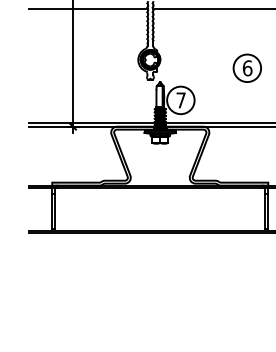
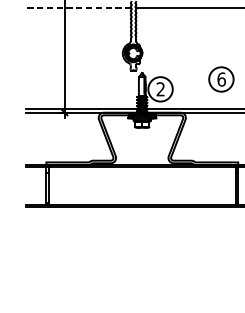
line: (87, 8) -> (77, 7), solid -> dashed
part: (246, 67) -> (220, 78), moved
text: (180, 100) -> (160, 89), 7 -> 2

